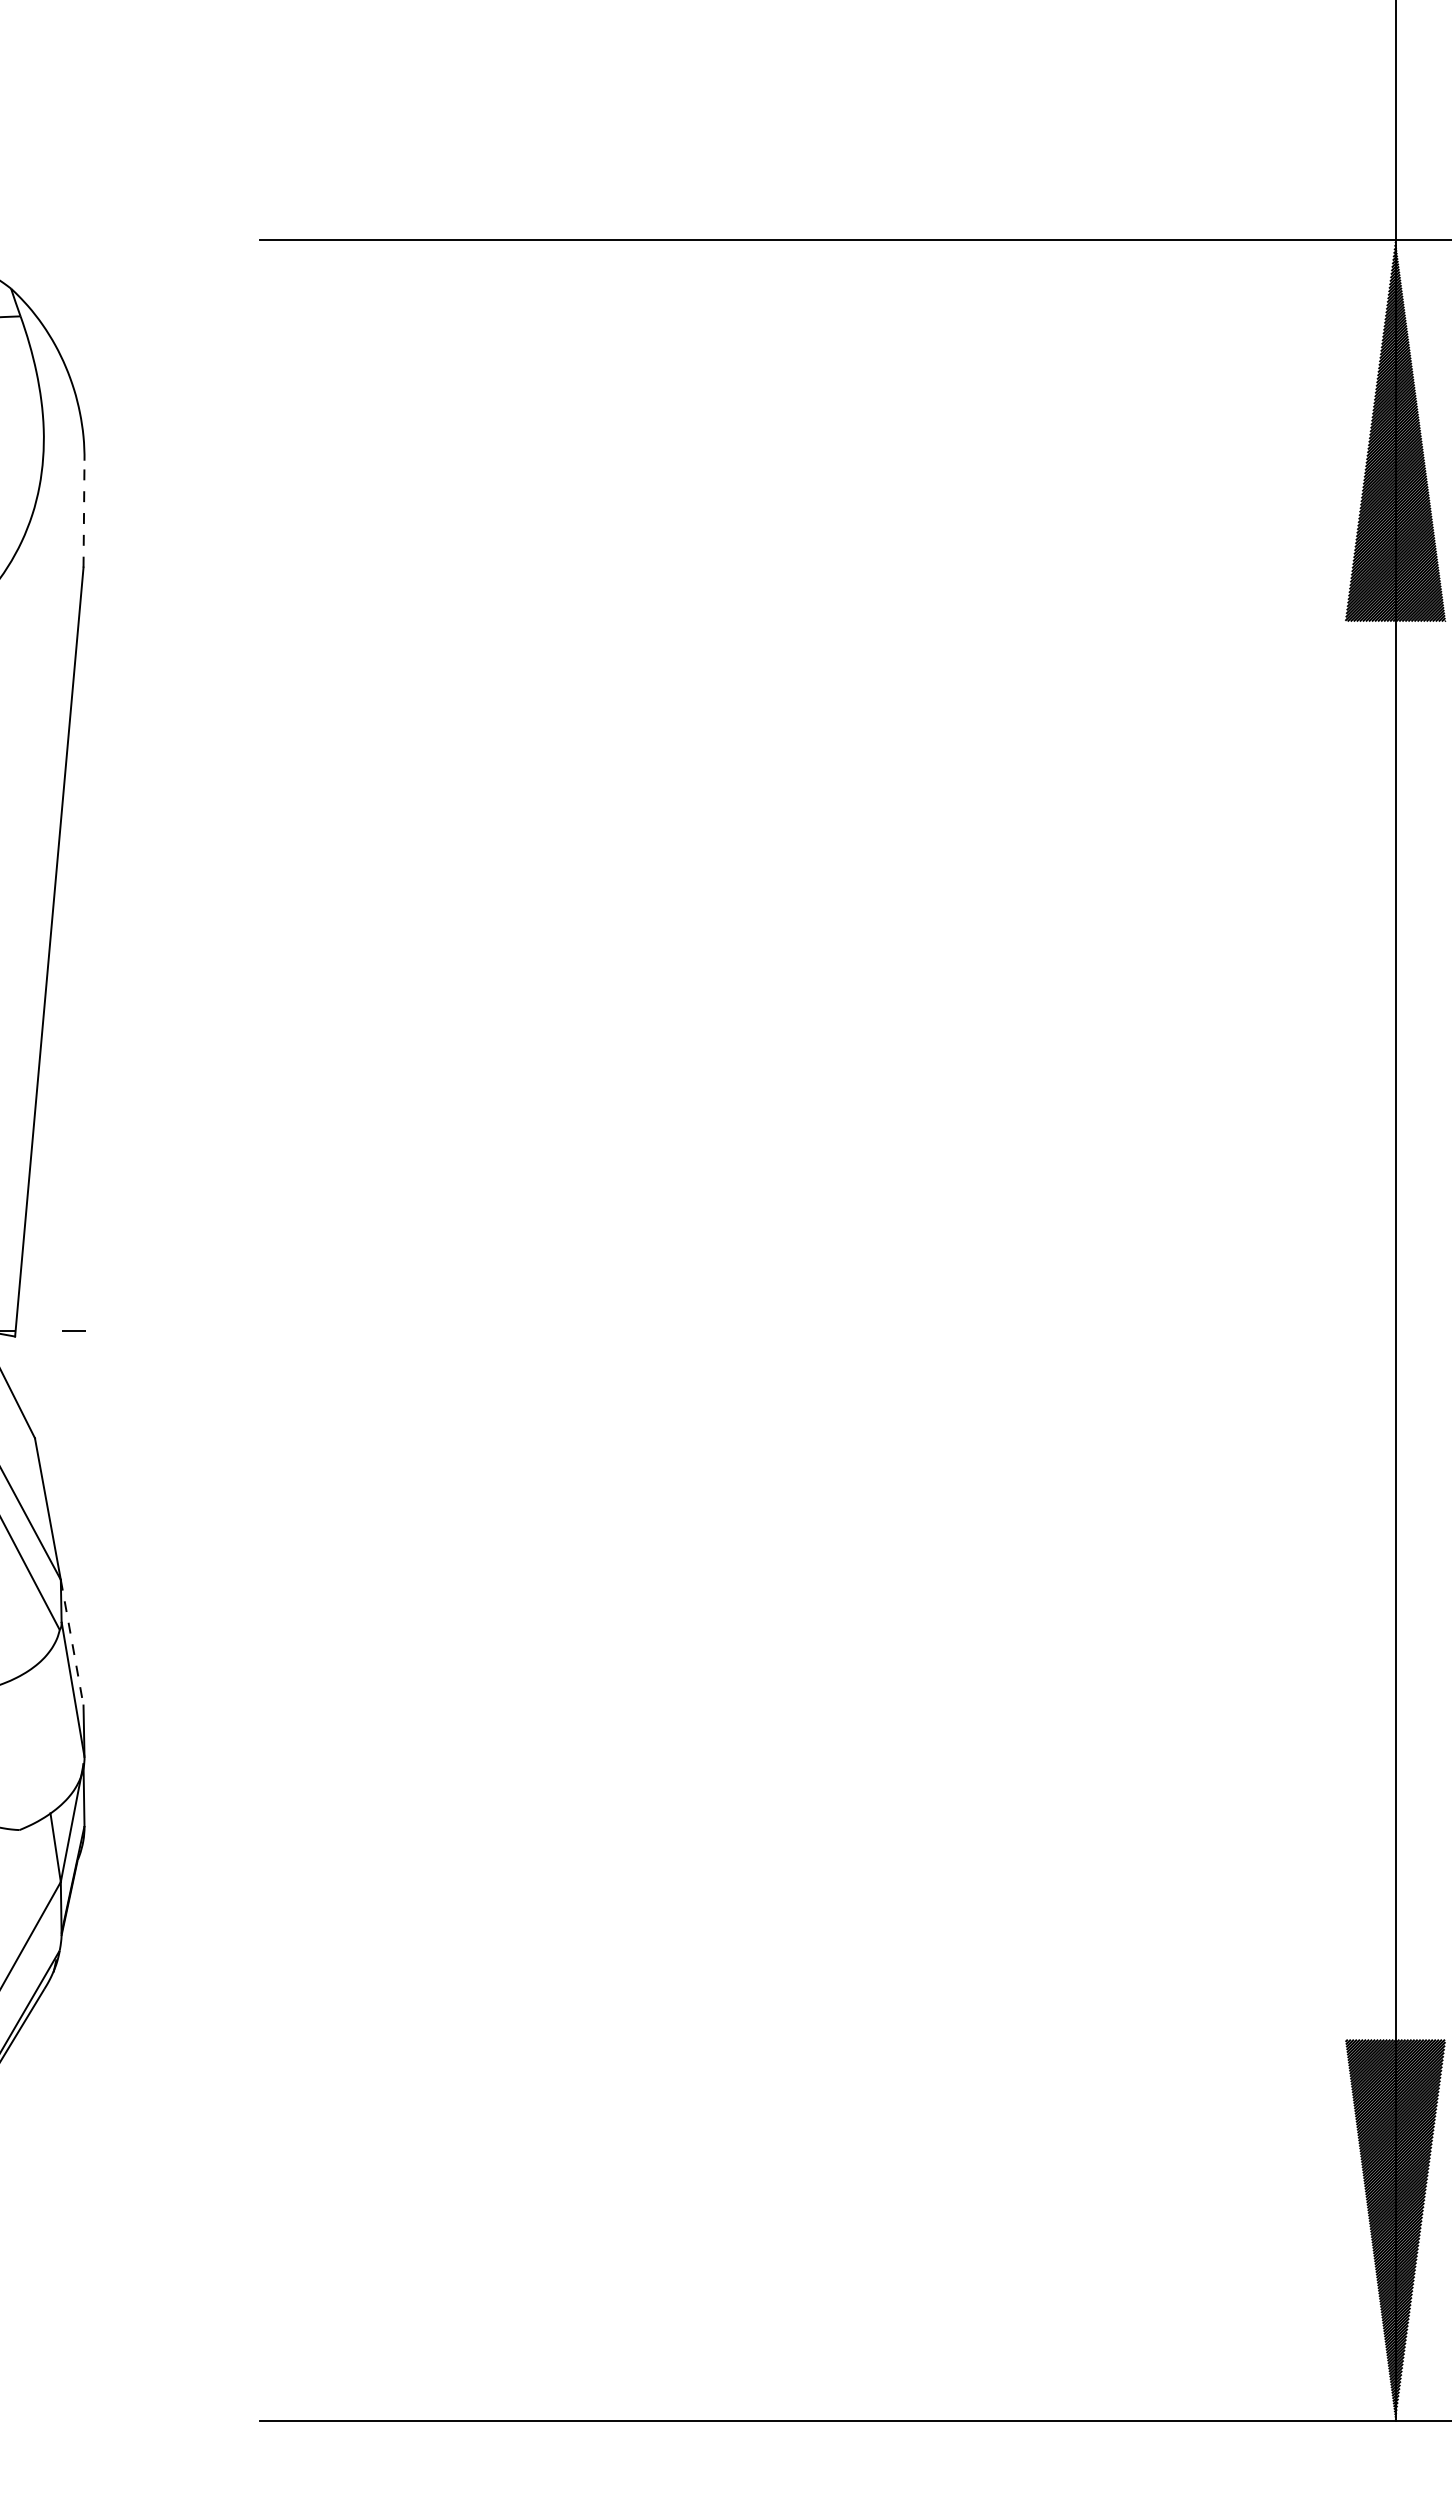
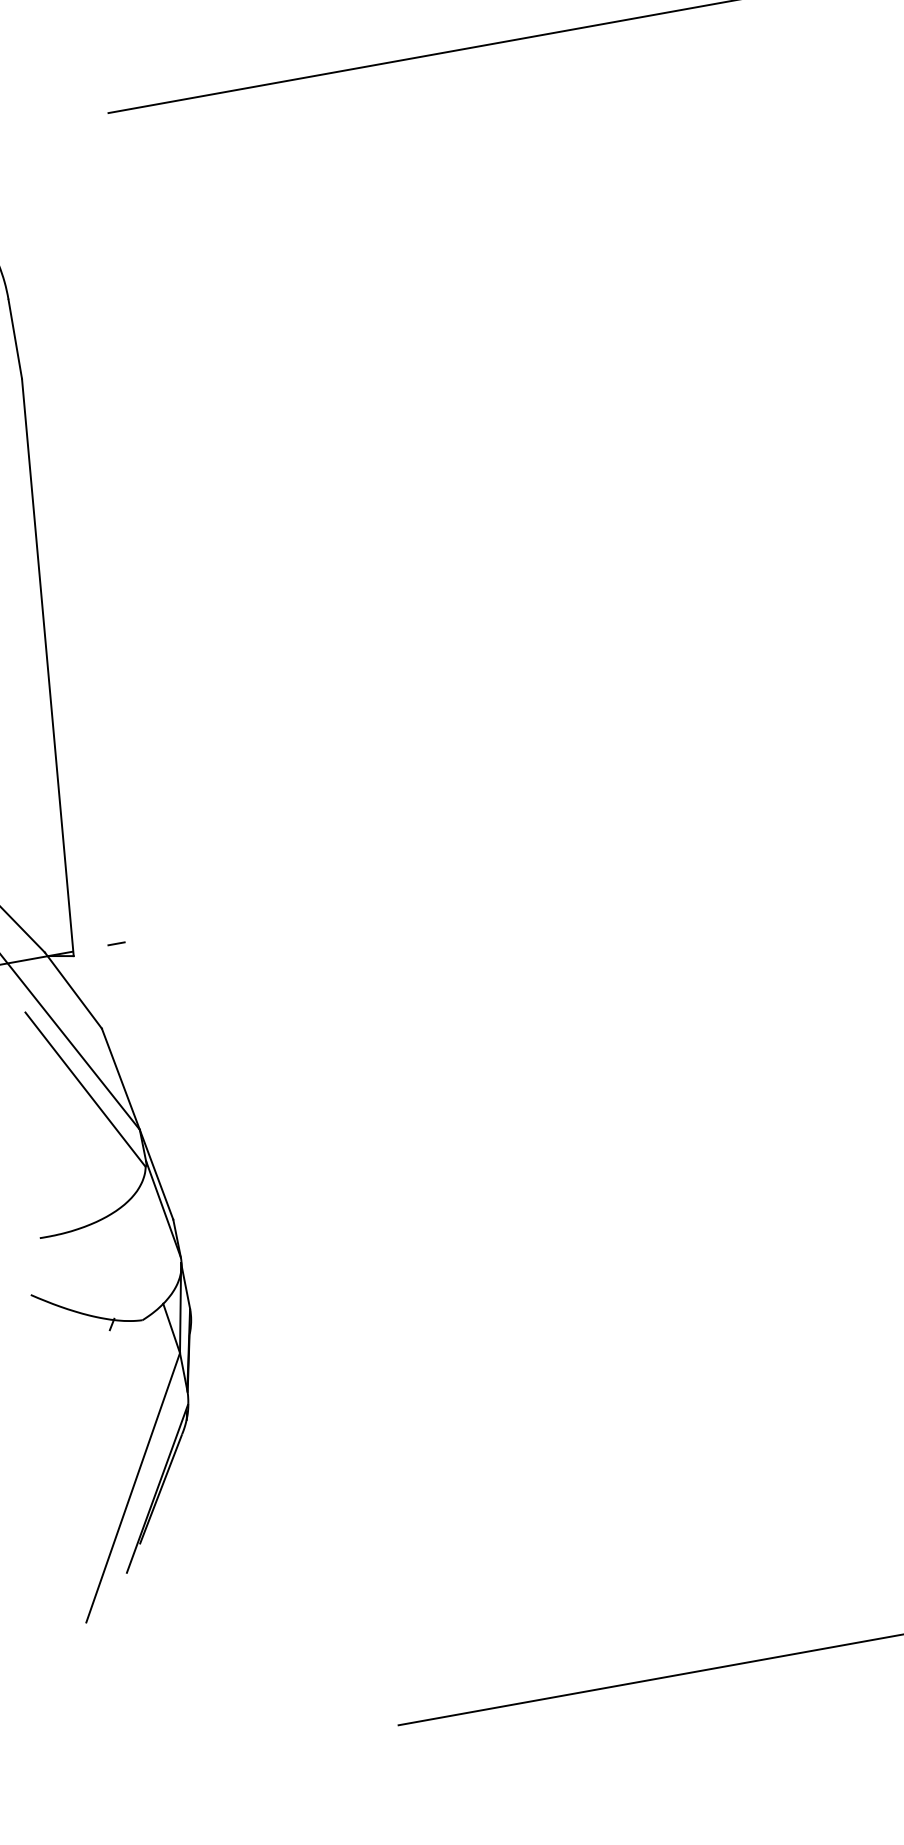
line: (84, 513) -> (15, 338), dashed -> solid
line: (72, 1642) -> (156, 1174), dashed -> solid

